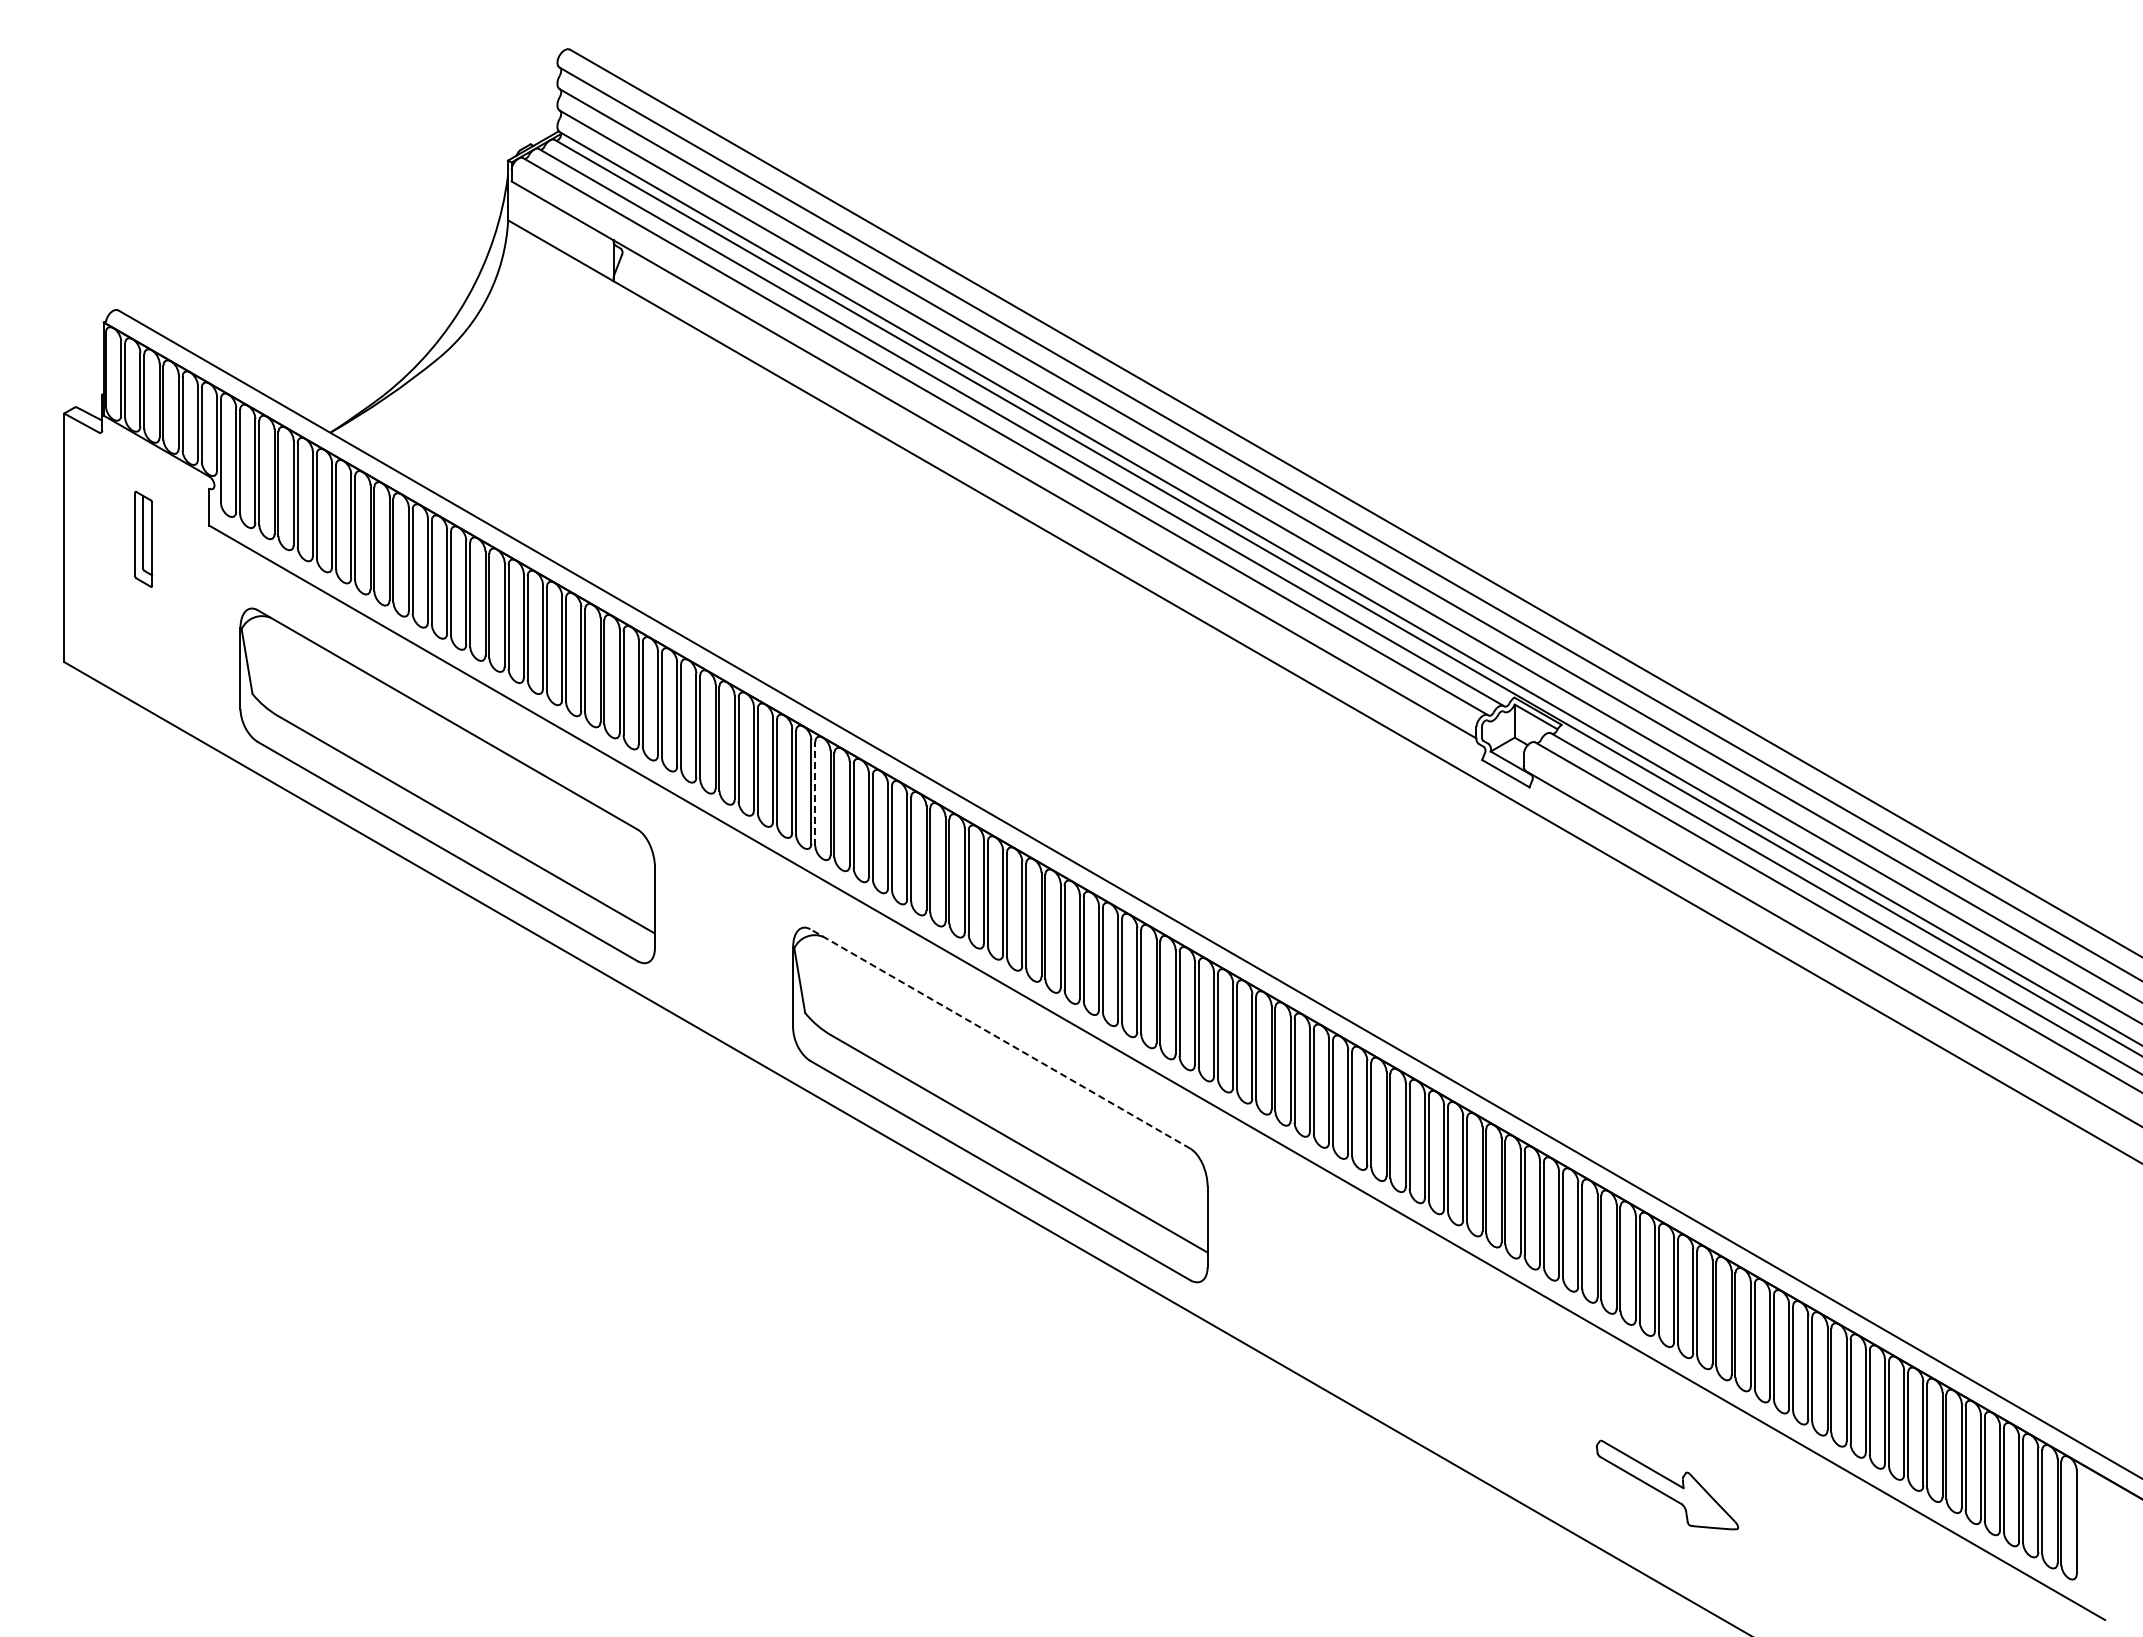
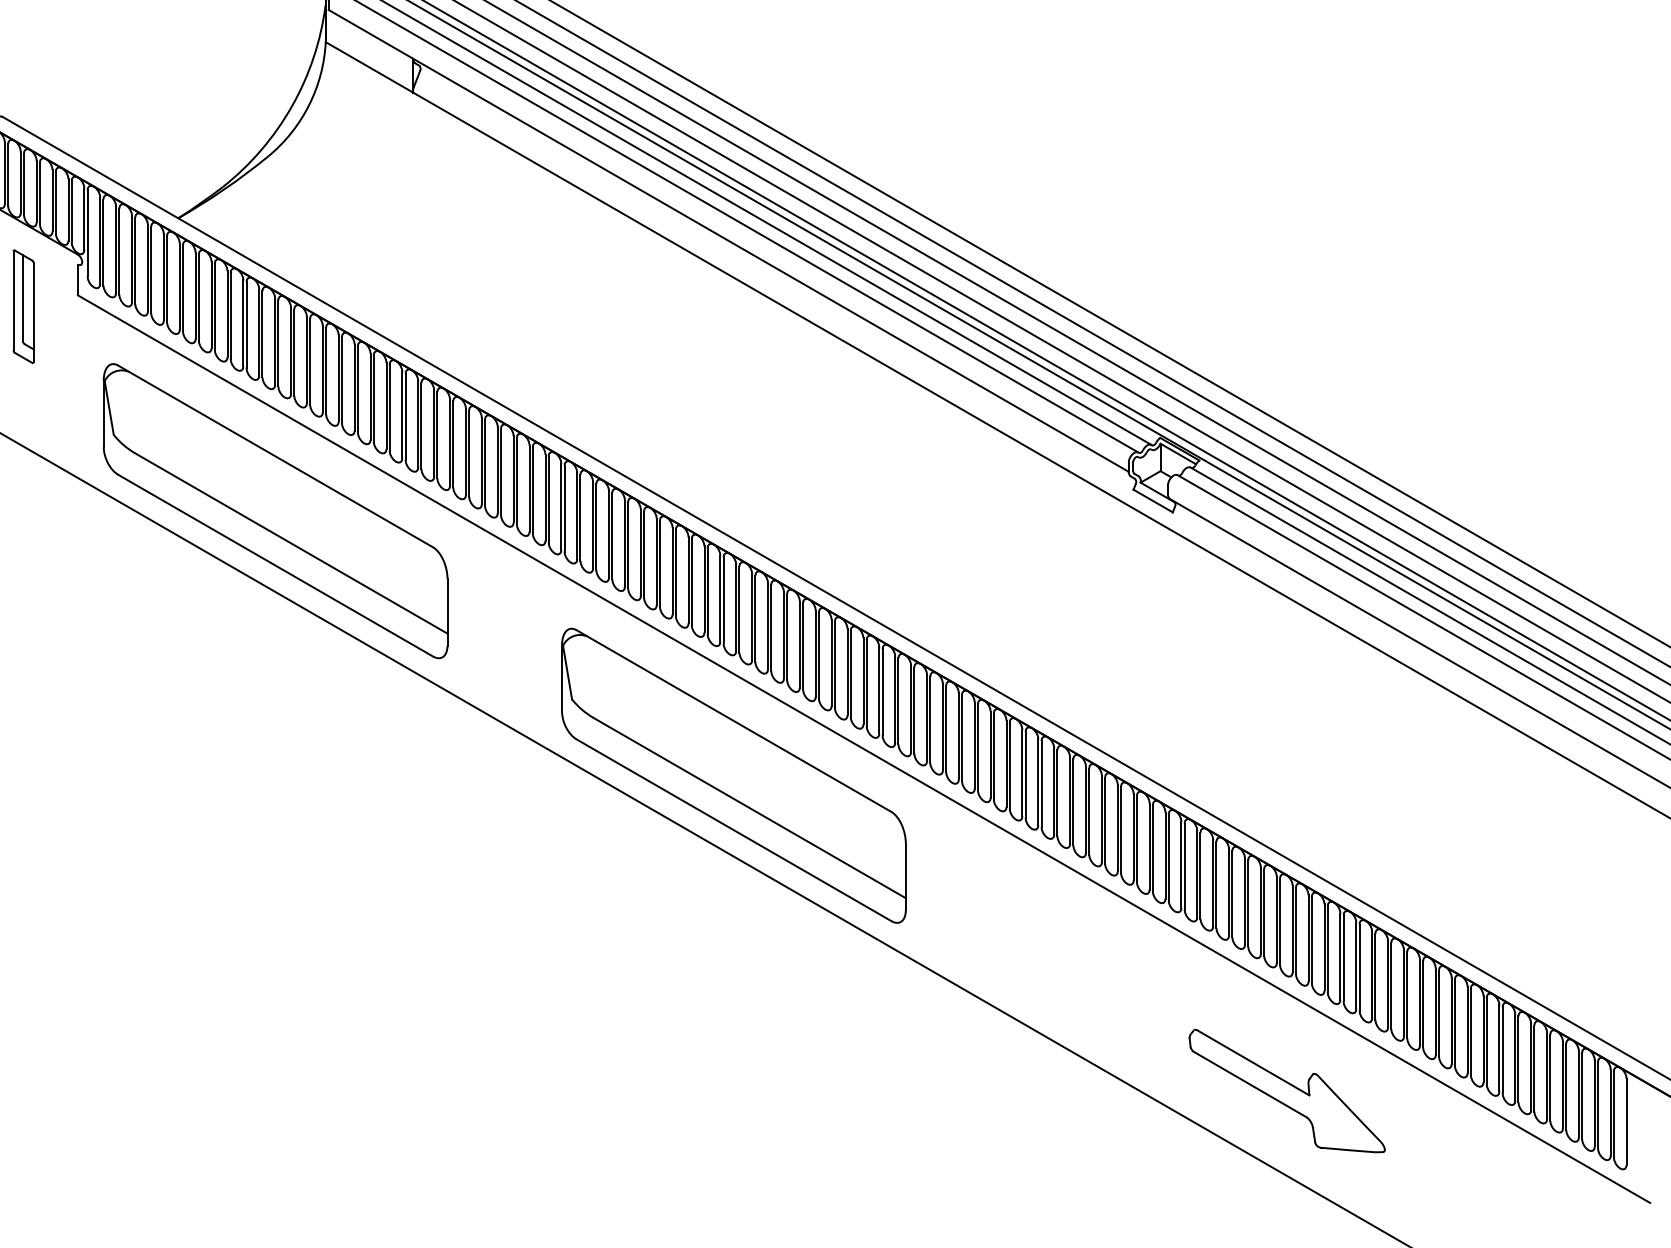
part: (143, 539) -> (23, 306), size x1.43
line: (815, 793) -> (580, 517), dashed -> solid
line: (999, 1038) -> (733, 720), dashed -> solid
part: (1667, 1484) -> (1287, 1090), size x1.67

